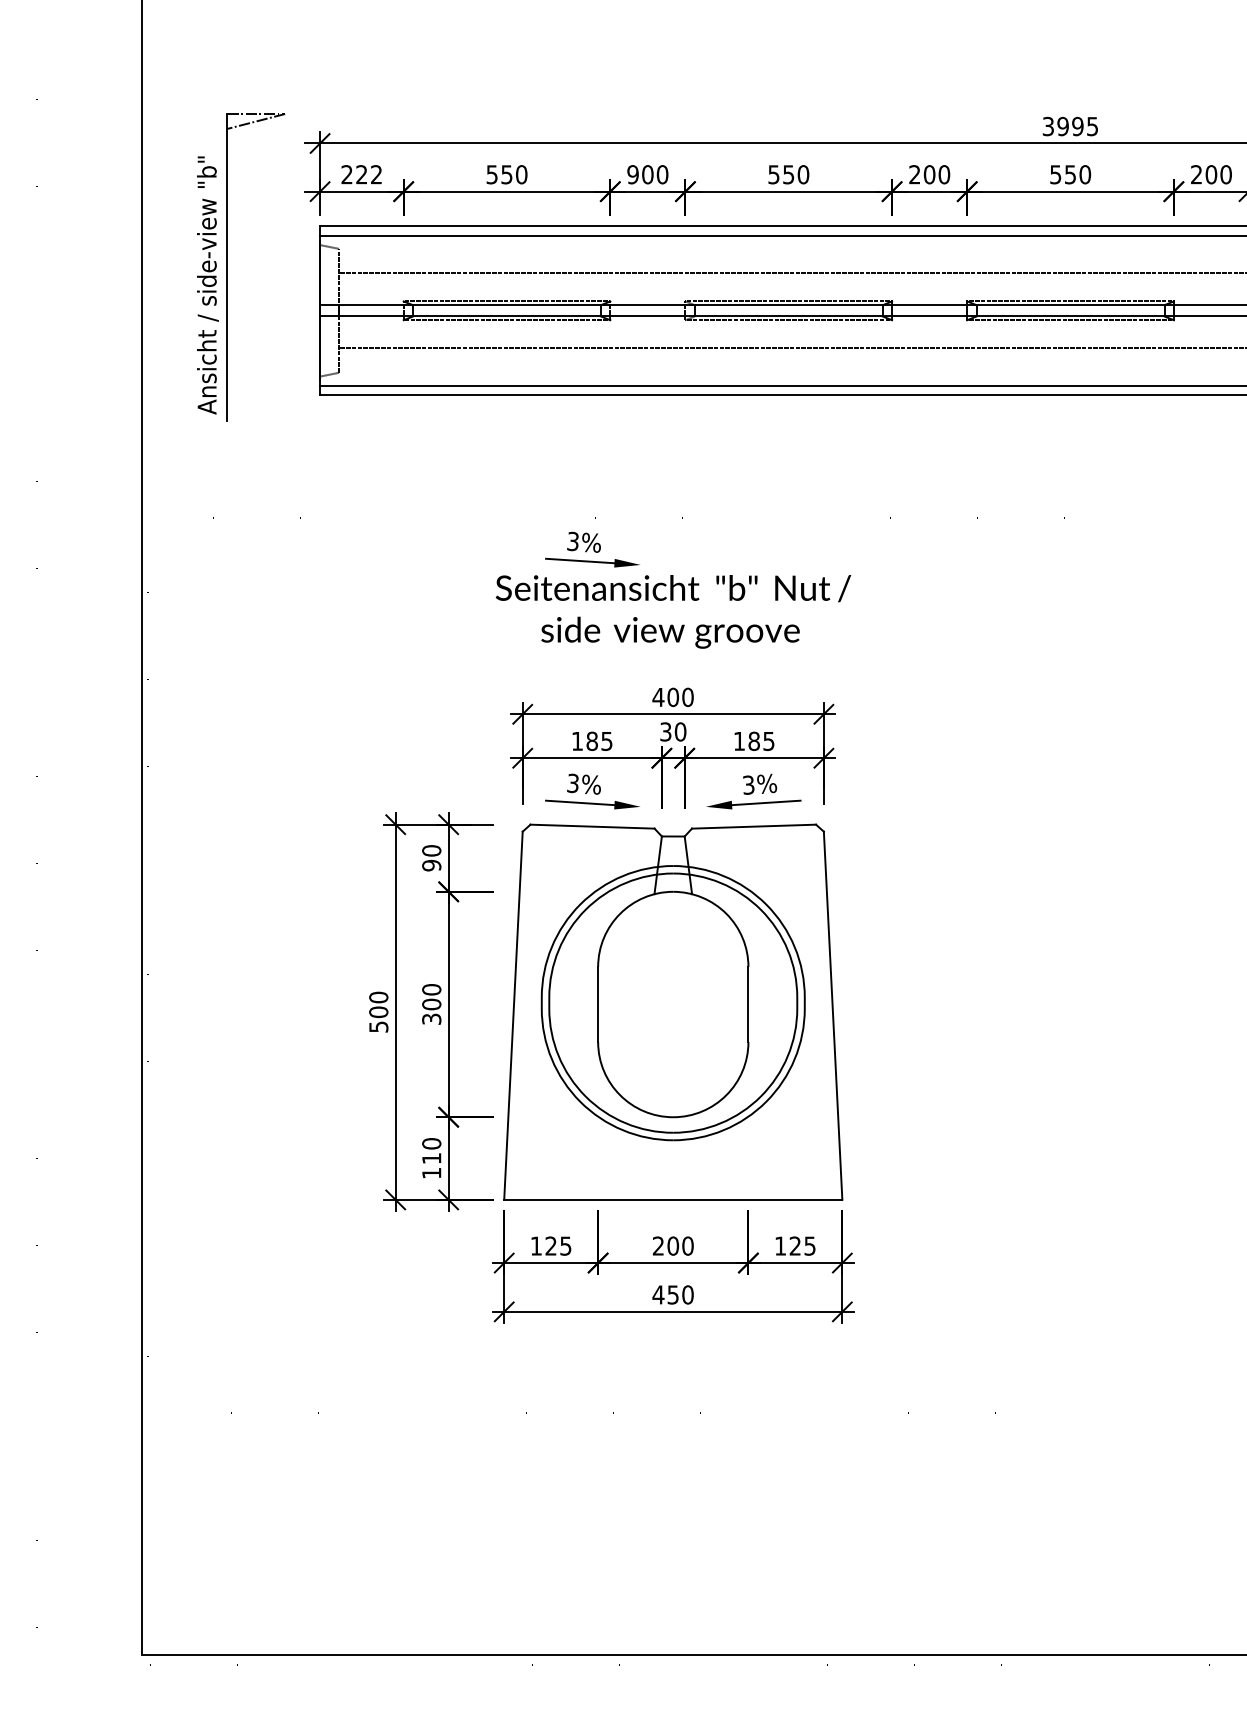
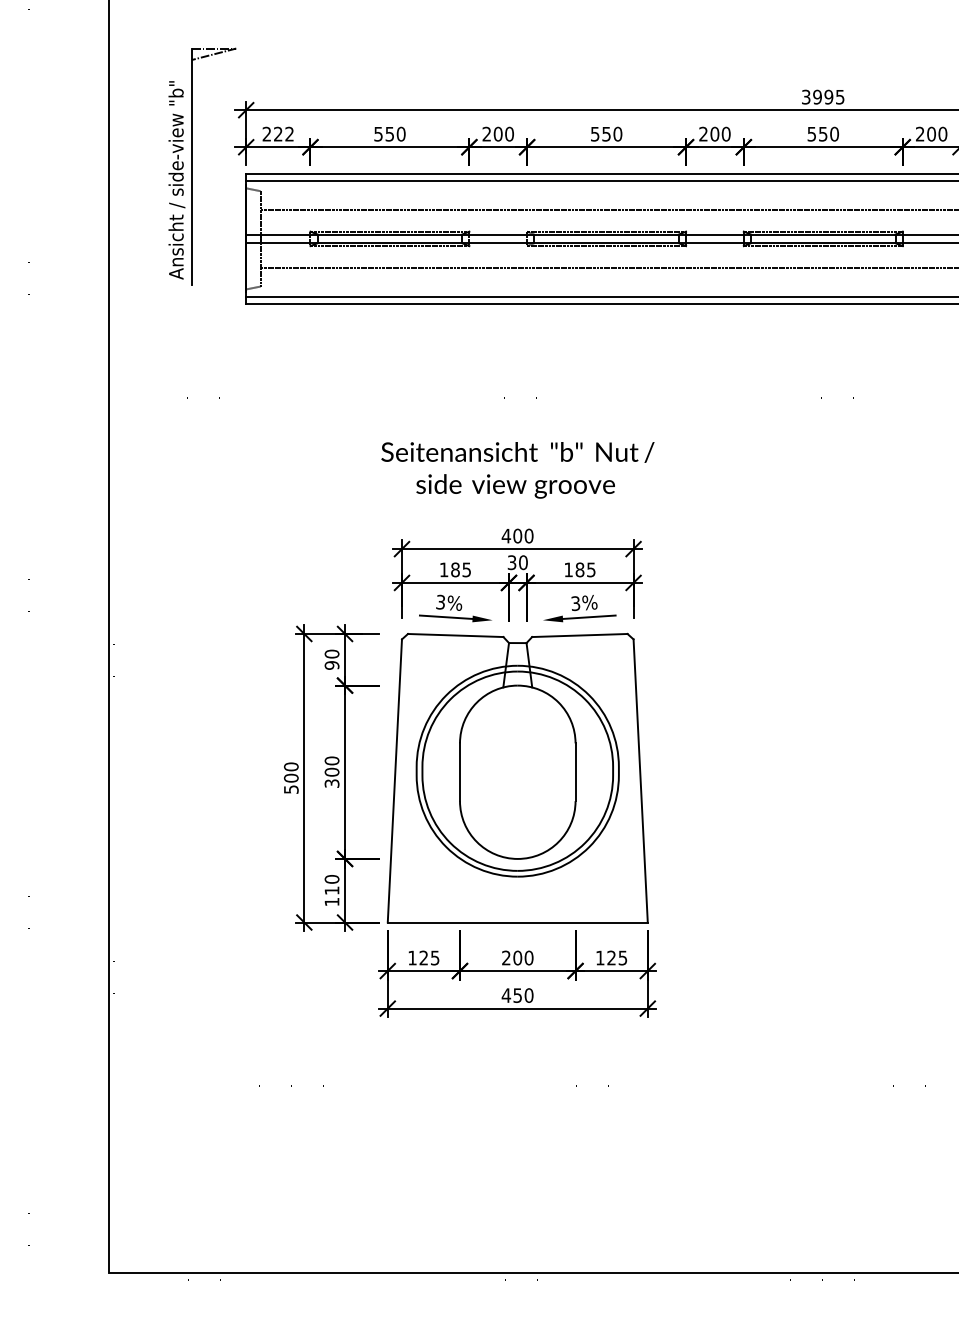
text: (632, 173) -> (486, 133), 900 -> 200
part: (228, 267) -> (192, 166), moved
part: (592, 549) -> (455, 422), removed

